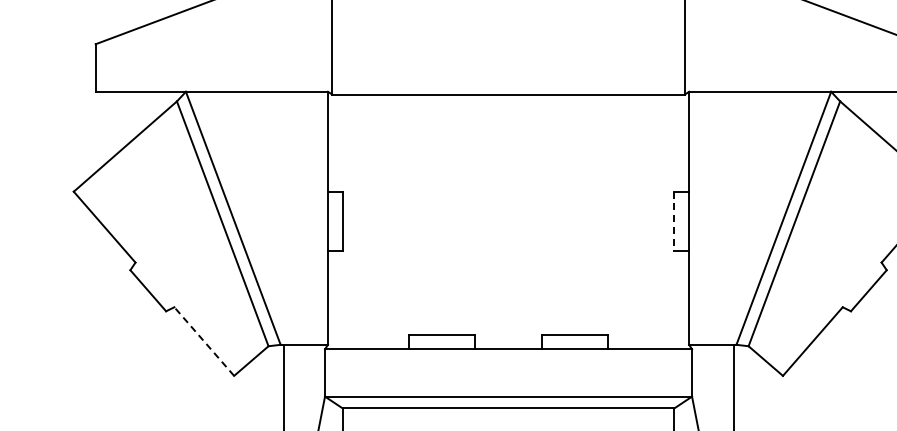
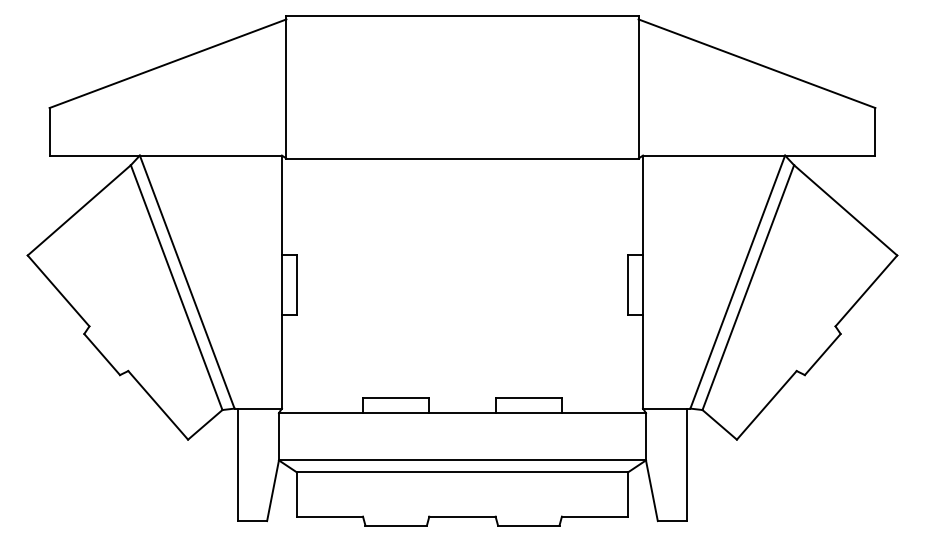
line: (674, 221) -> (628, 285), dashed -> solid
line: (203, 340) -> (157, 404), dashed -> solid

